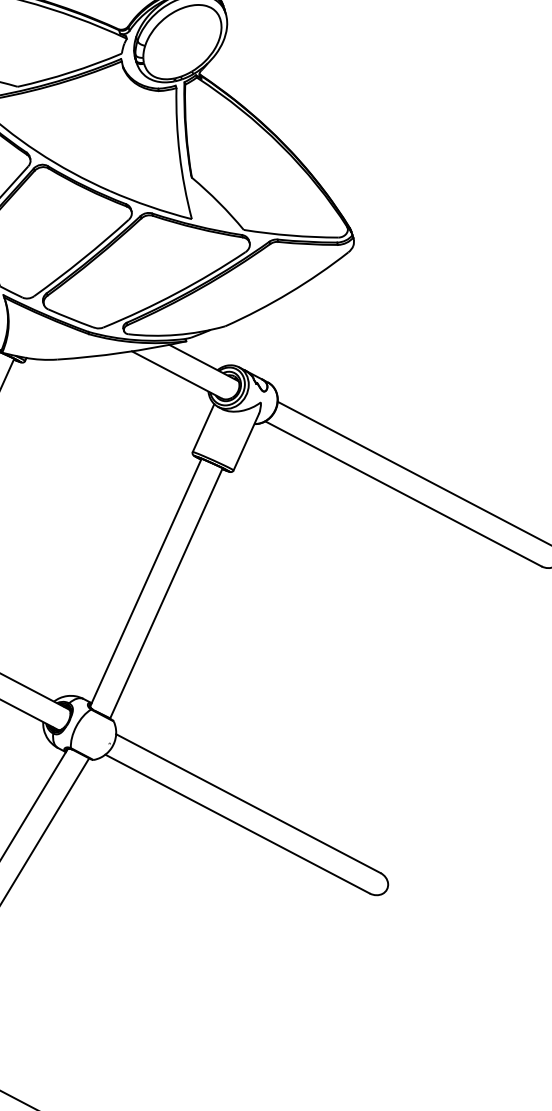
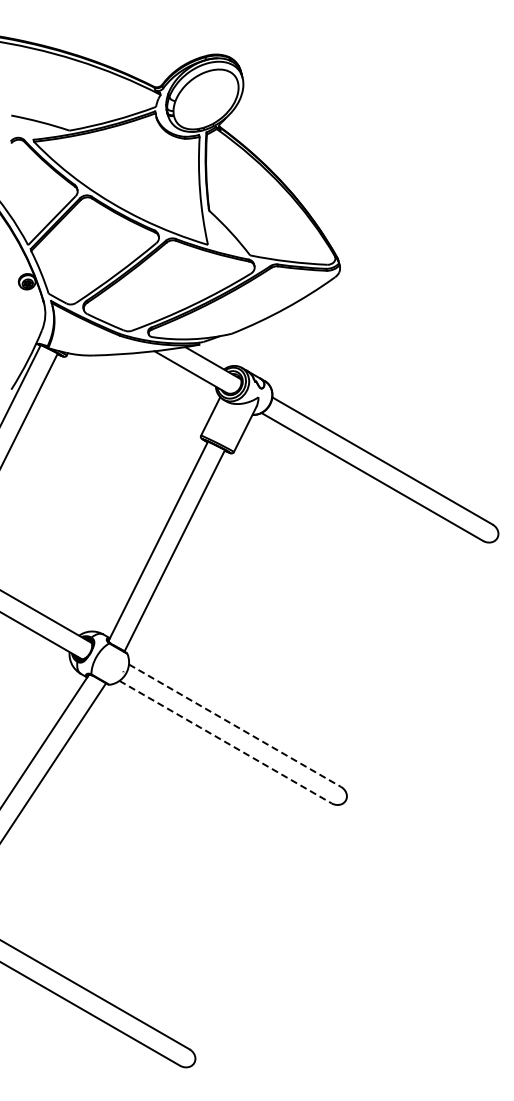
line: (248, 803) -> (235, 725), solid -> dashed
line: (238, 824) -> (226, 742), solid -> dashed

